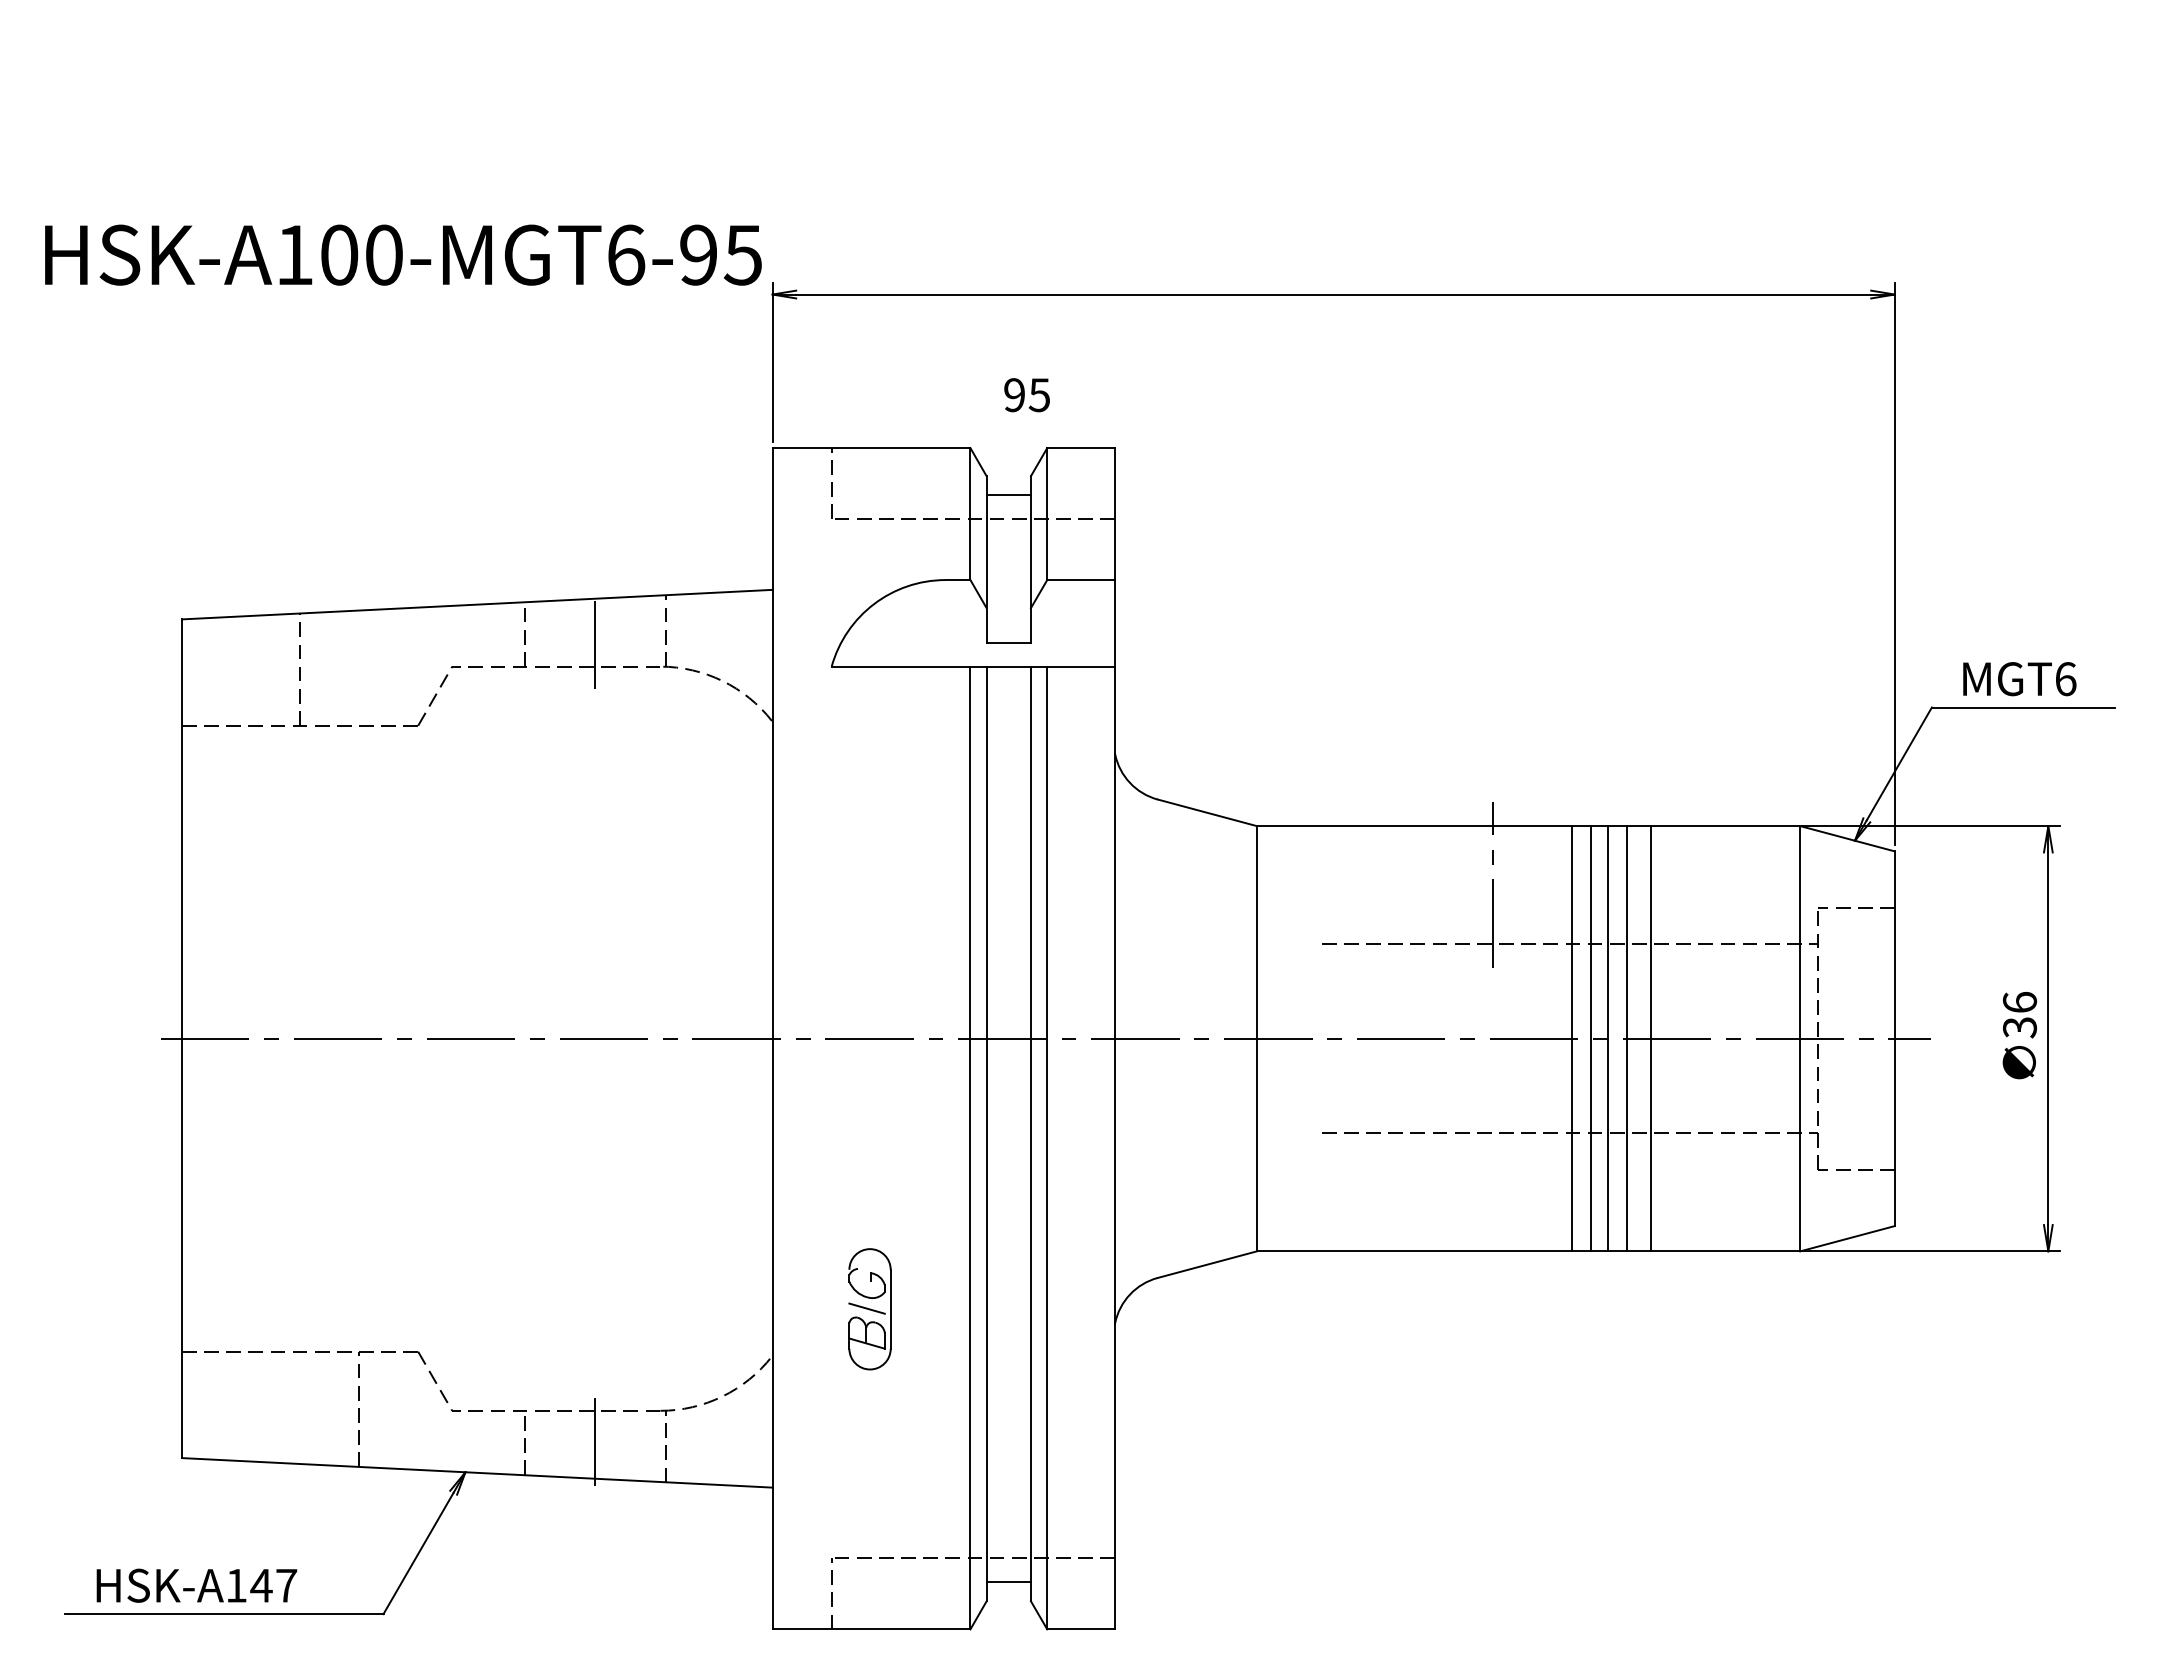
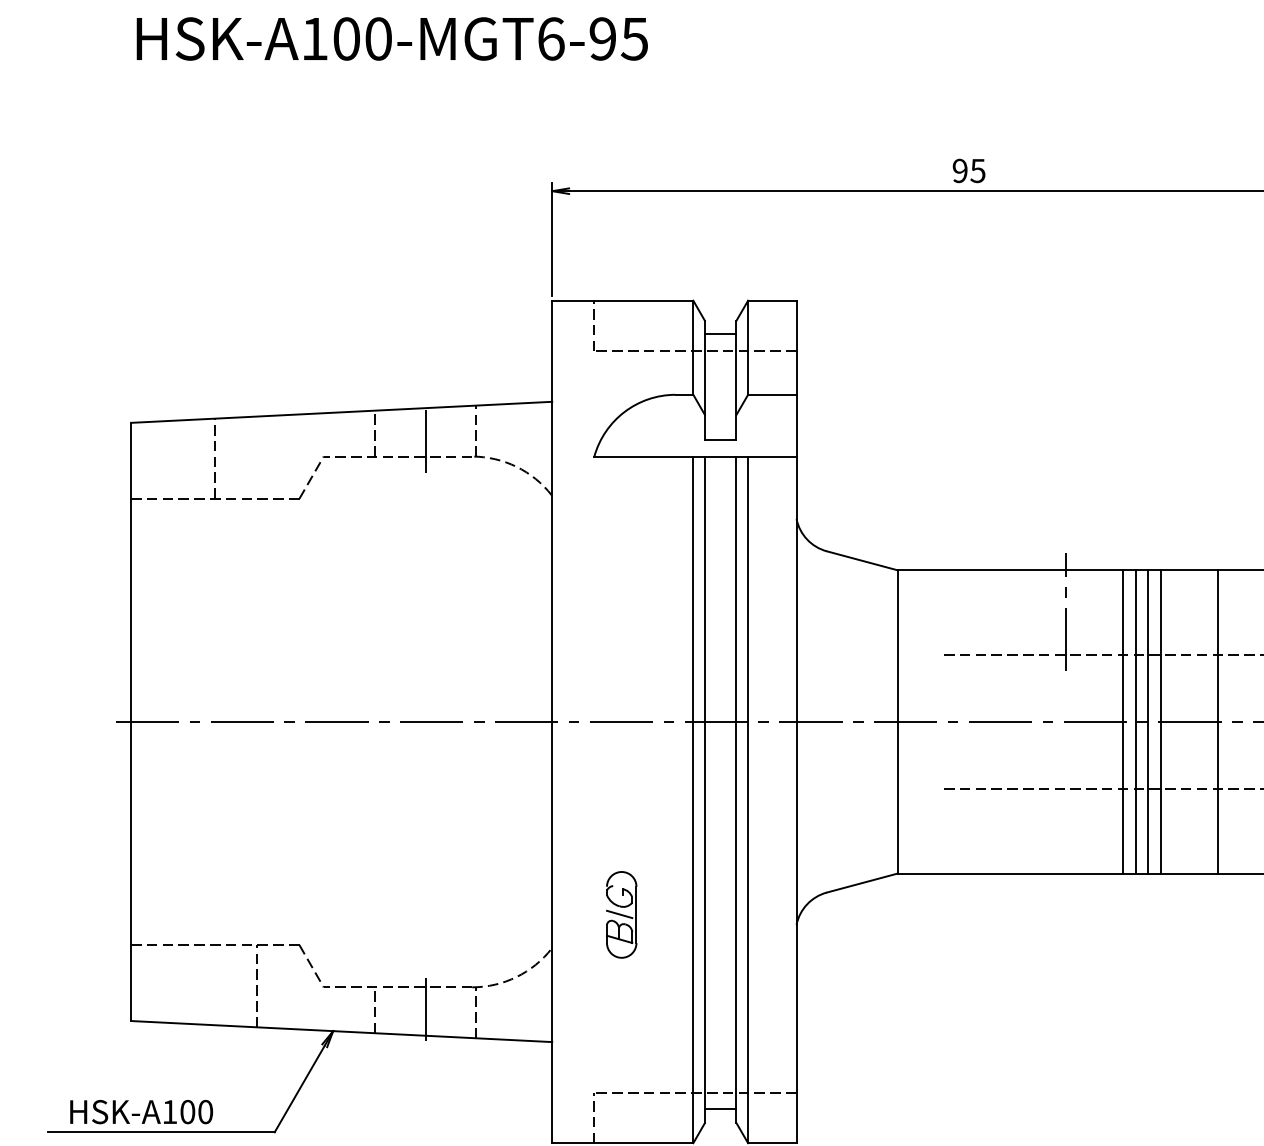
text: (403, 254) -> (392, 38), moved
text: (1026, 395) -> (968, 171), moved
line: (1650, 1038) -> (1217, 721), moved
text: (273, 1585) -> (196, 1111), HSK-A147 -> HSK-A100

